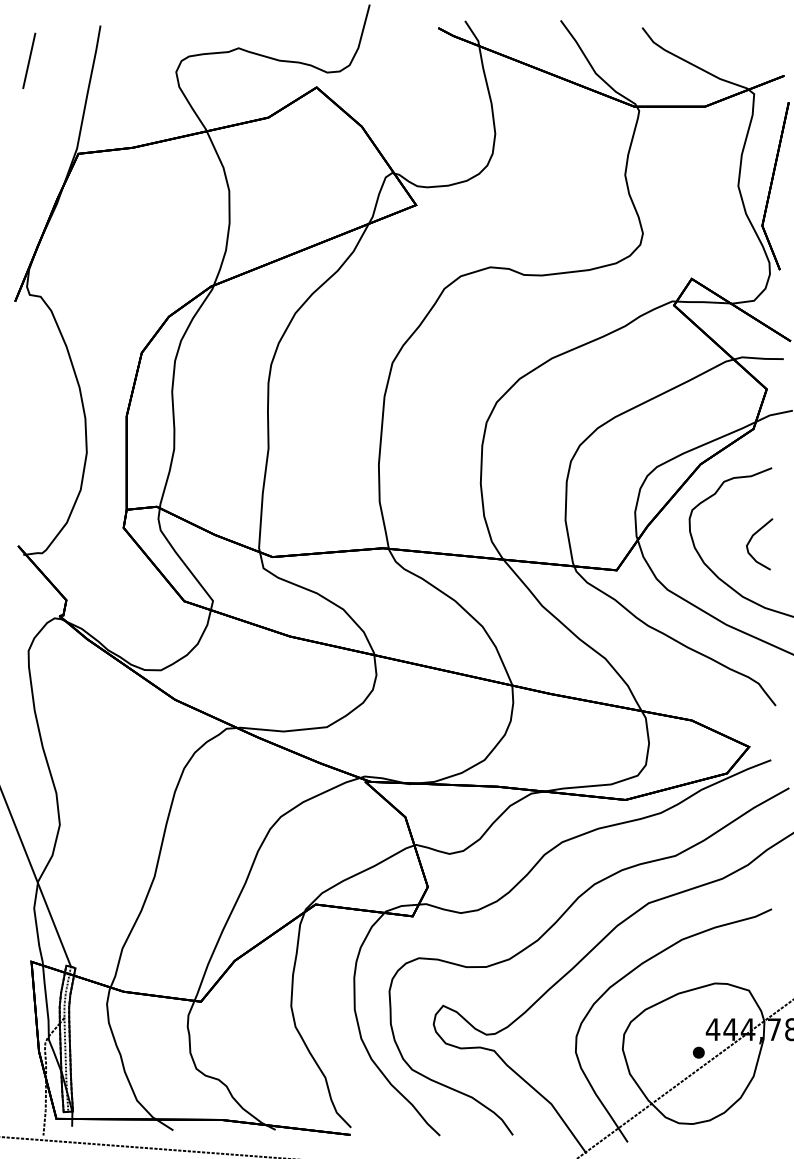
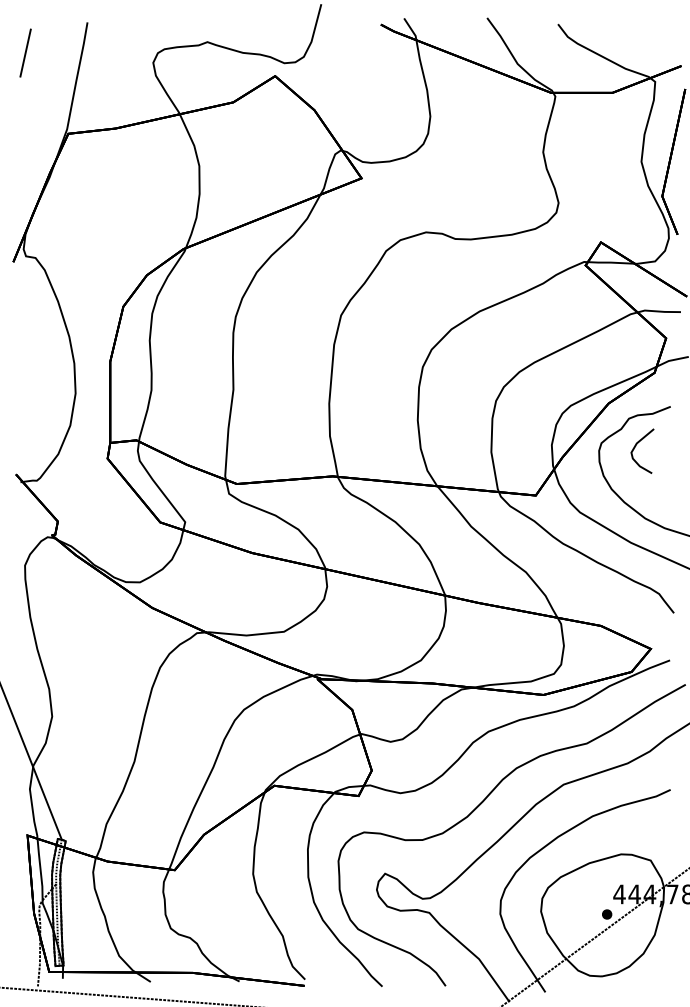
curve: (751, 540) -> (635, 447), moved

